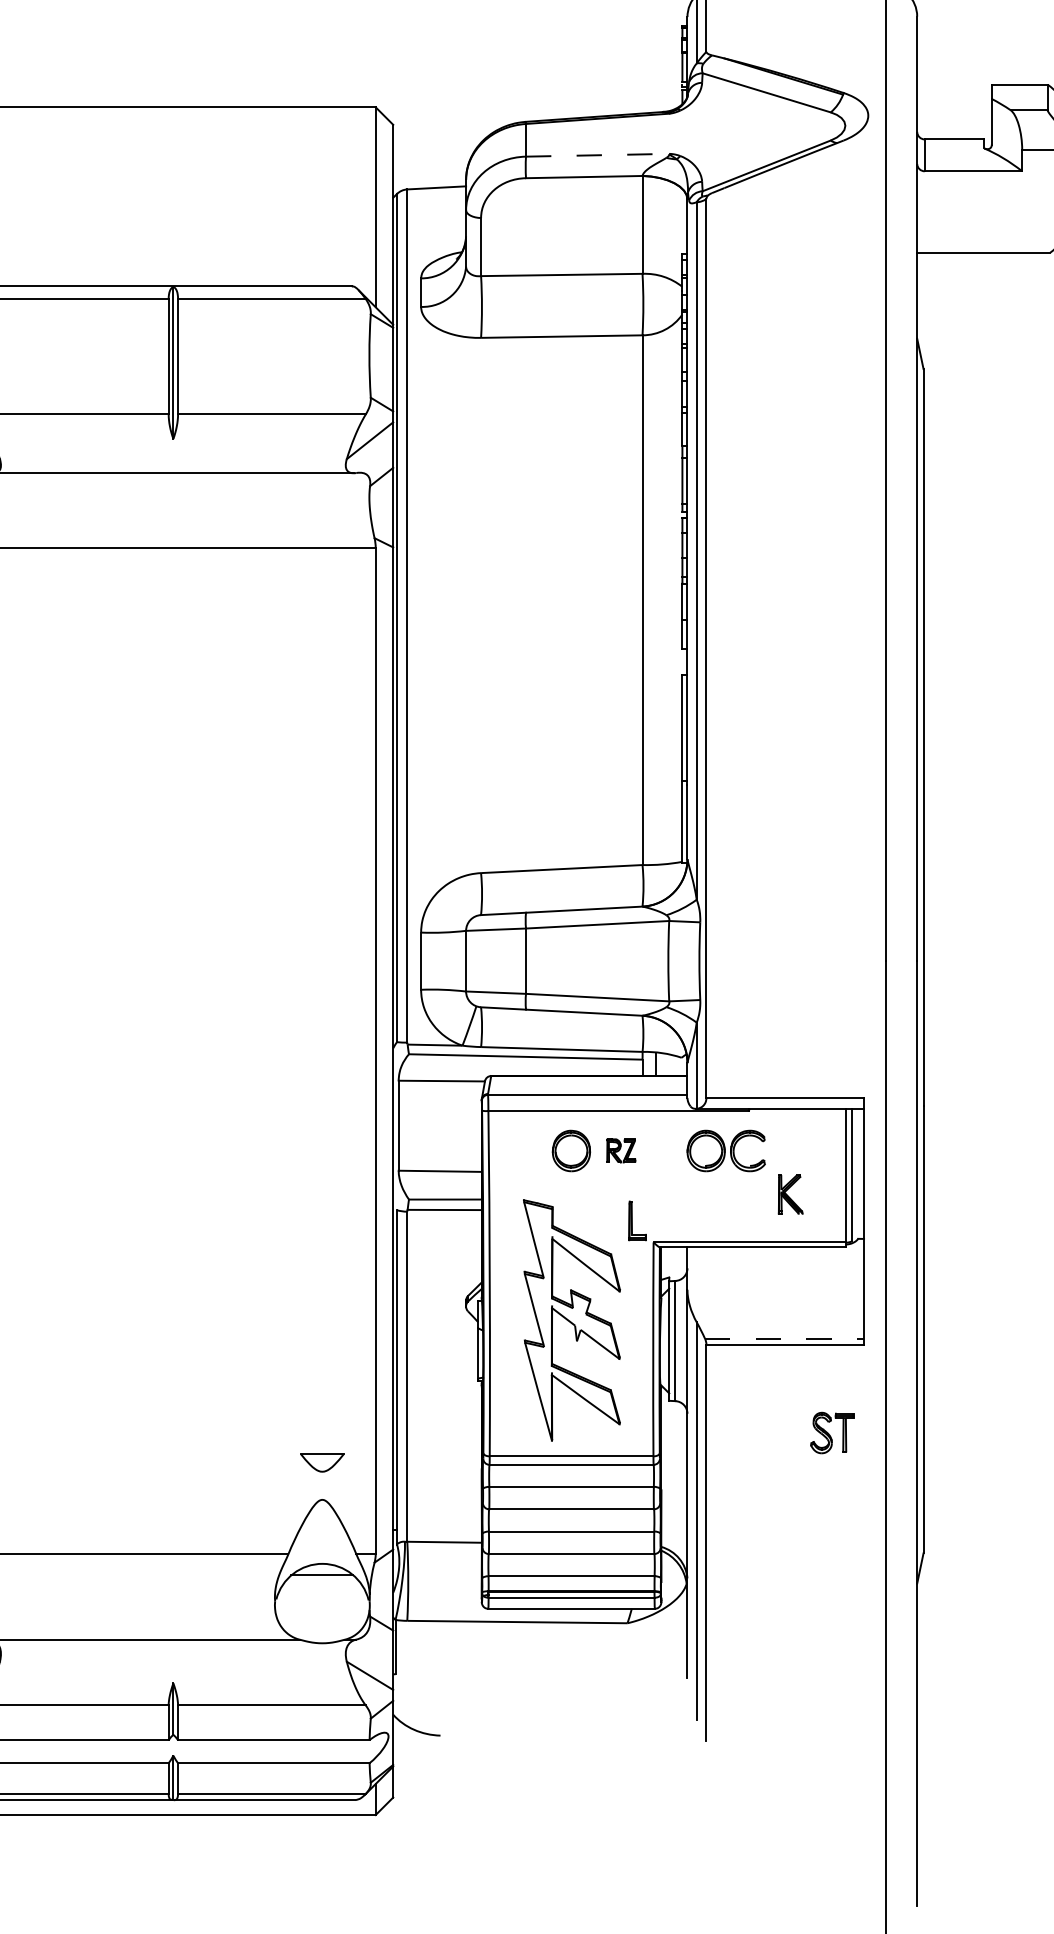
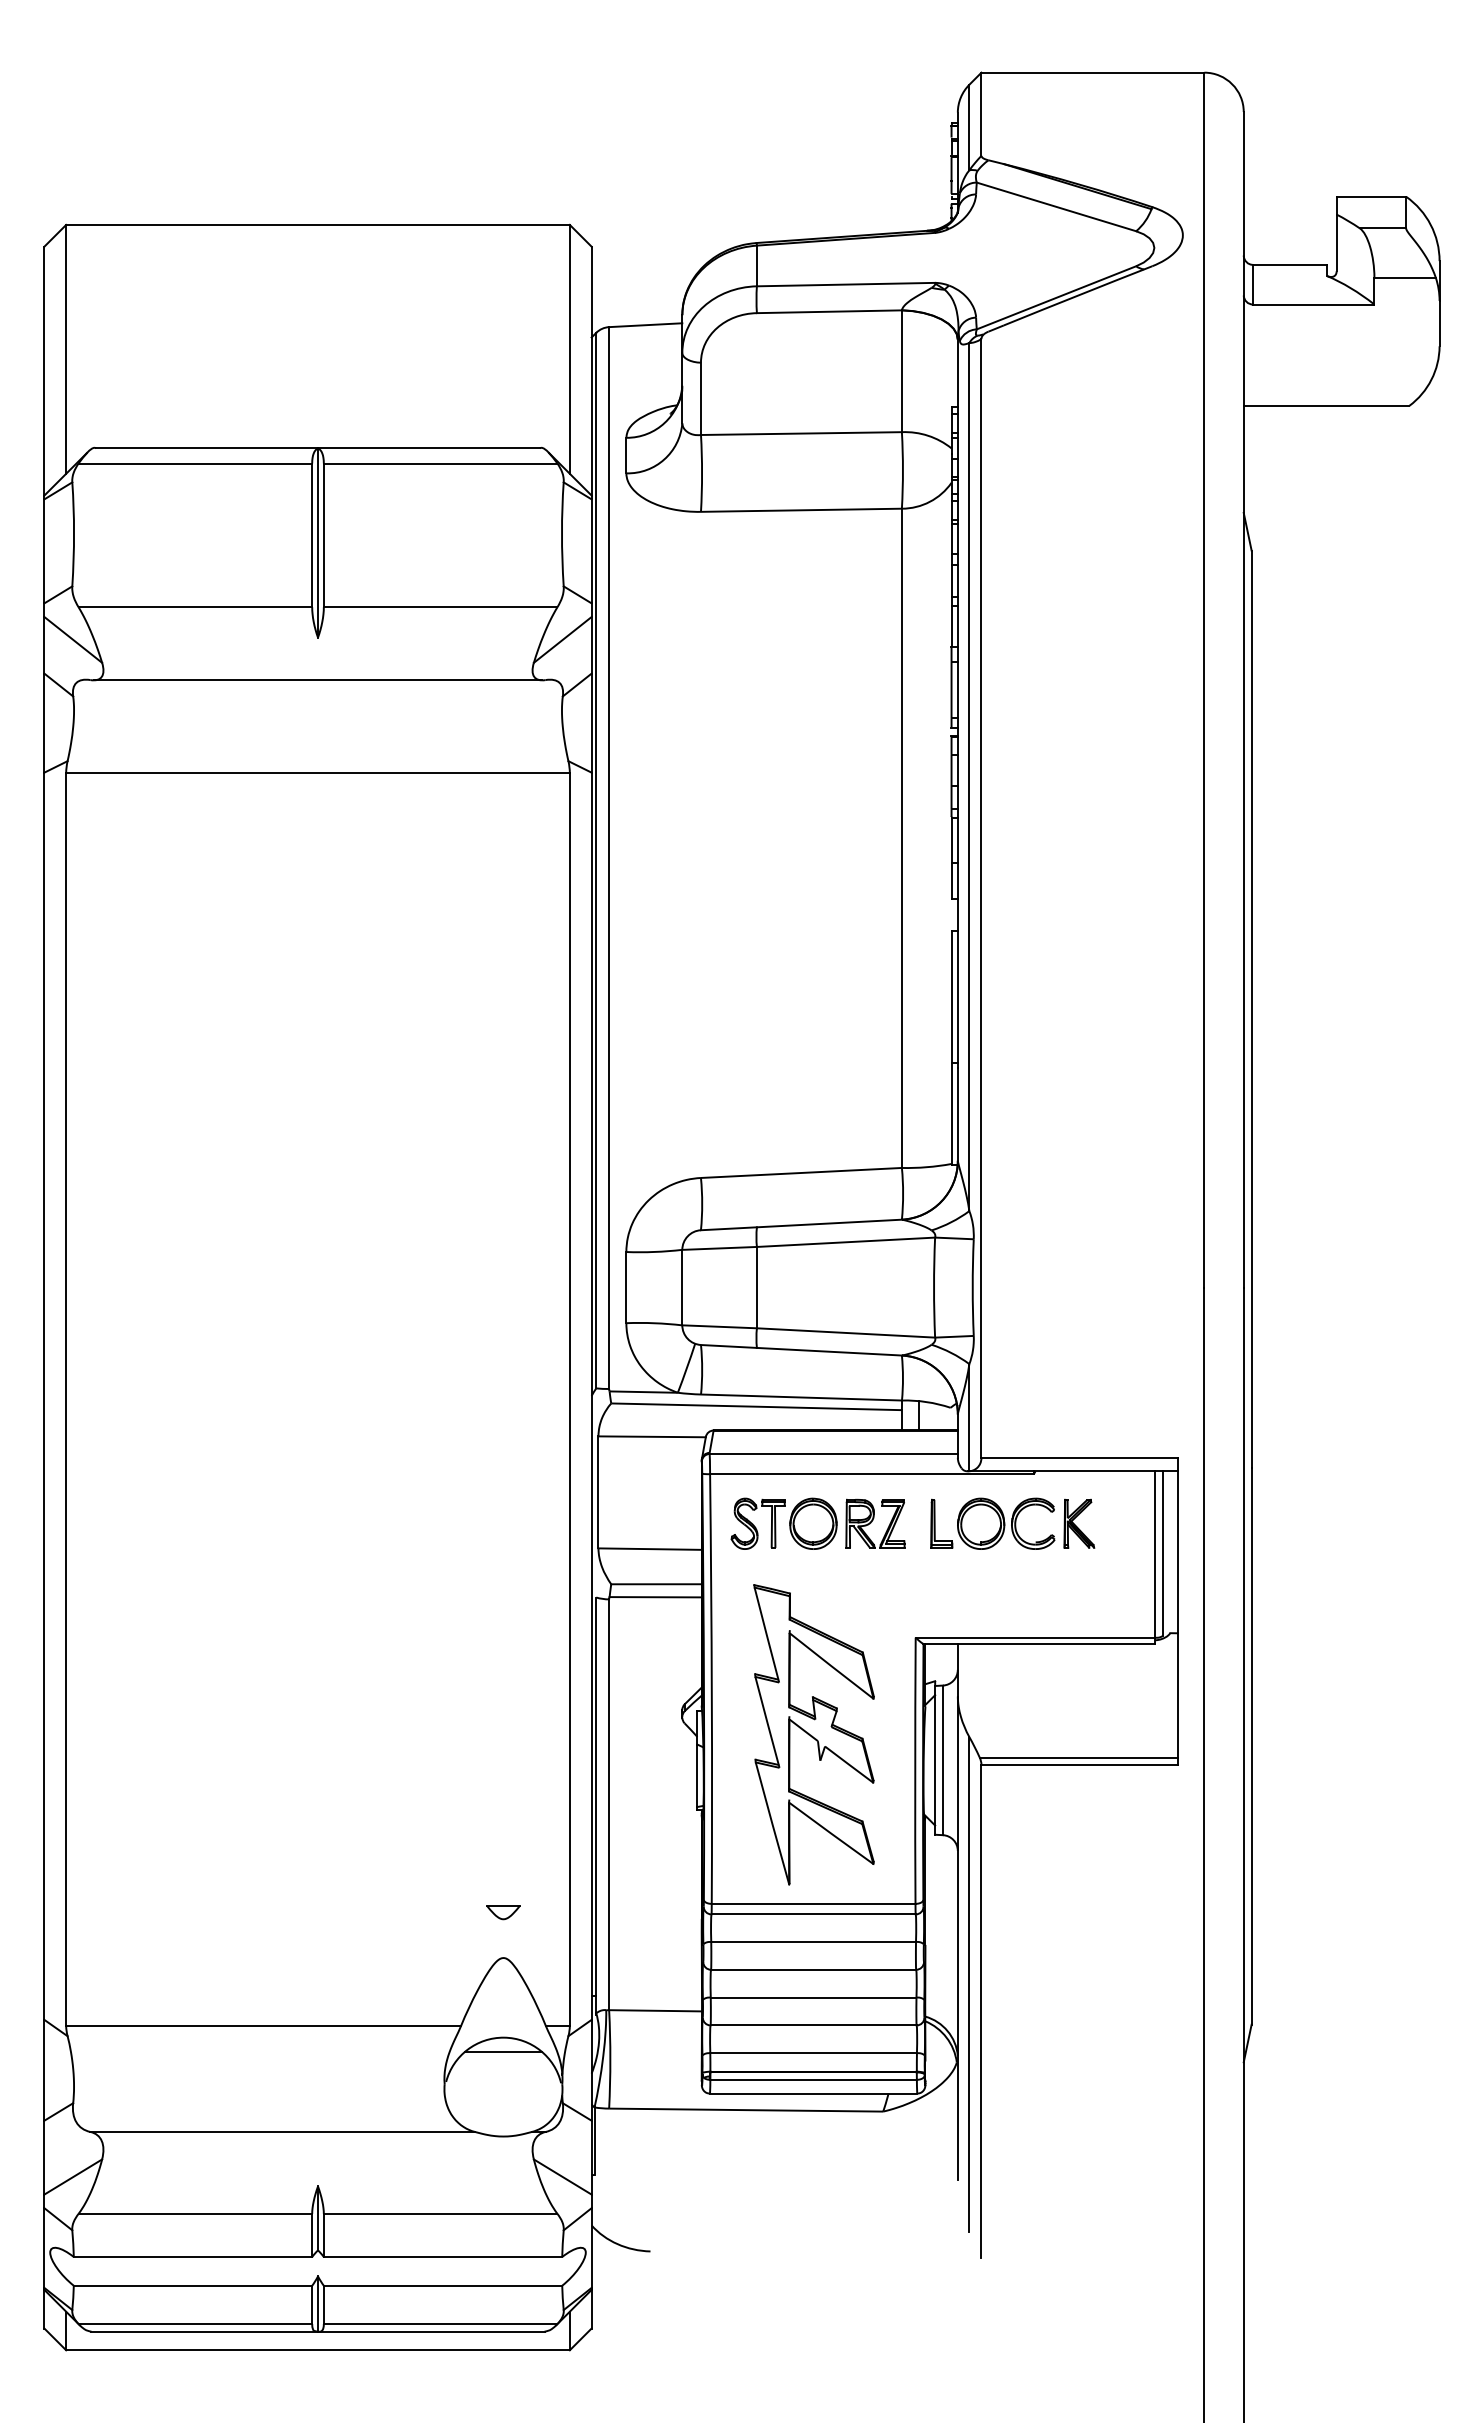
line: (598, 155) -> (846, 284), dashed -> solid
part: (621, 1150) -> (875, 1523), size x1.67
part: (790, 1194) -> (1079, 1523), moved
part: (637, 1220) -> (941, 1523), moved
line: (784, 1338) -> (1078, 1757), dashed -> solid
part: (831, 1432) -> (757, 1523), moved
part: (322, 1463) -> (503, 1912), size x0.62

